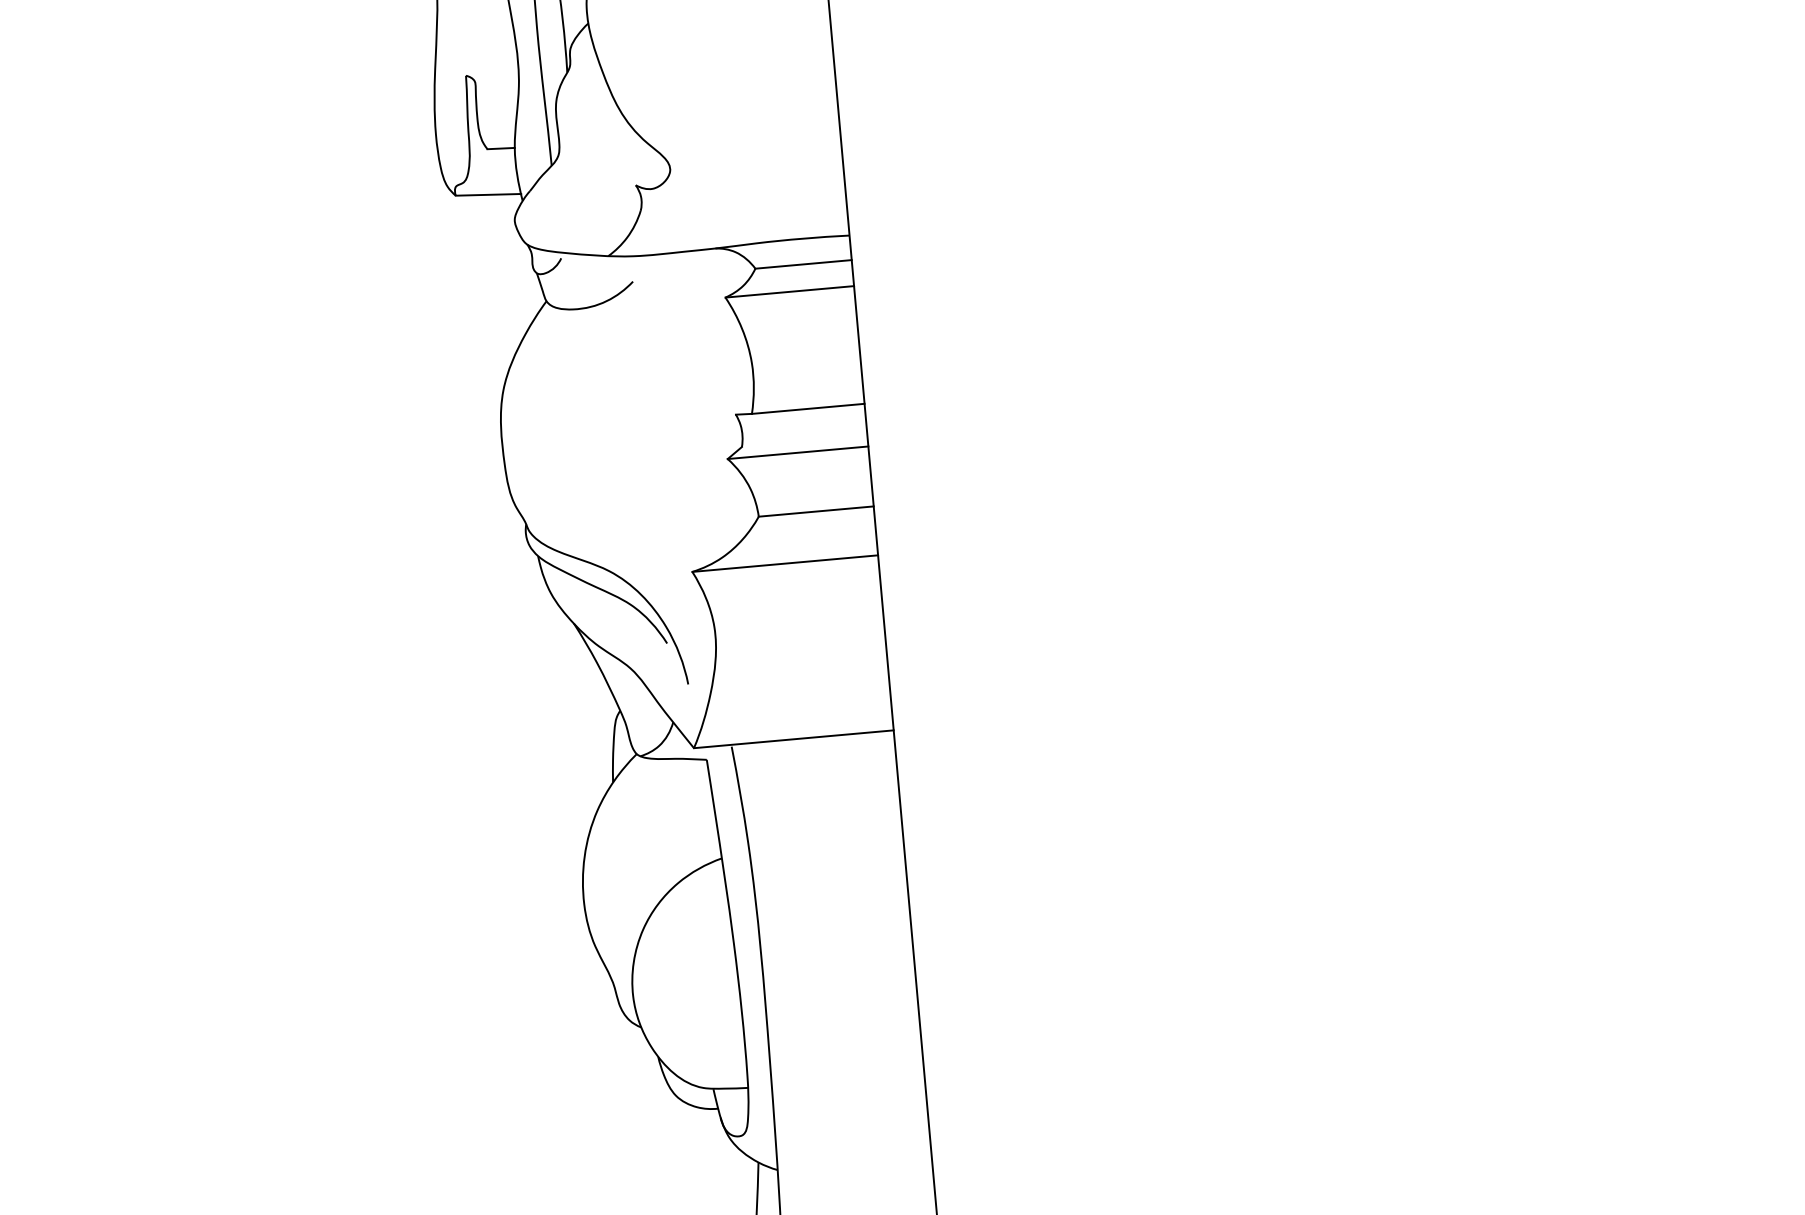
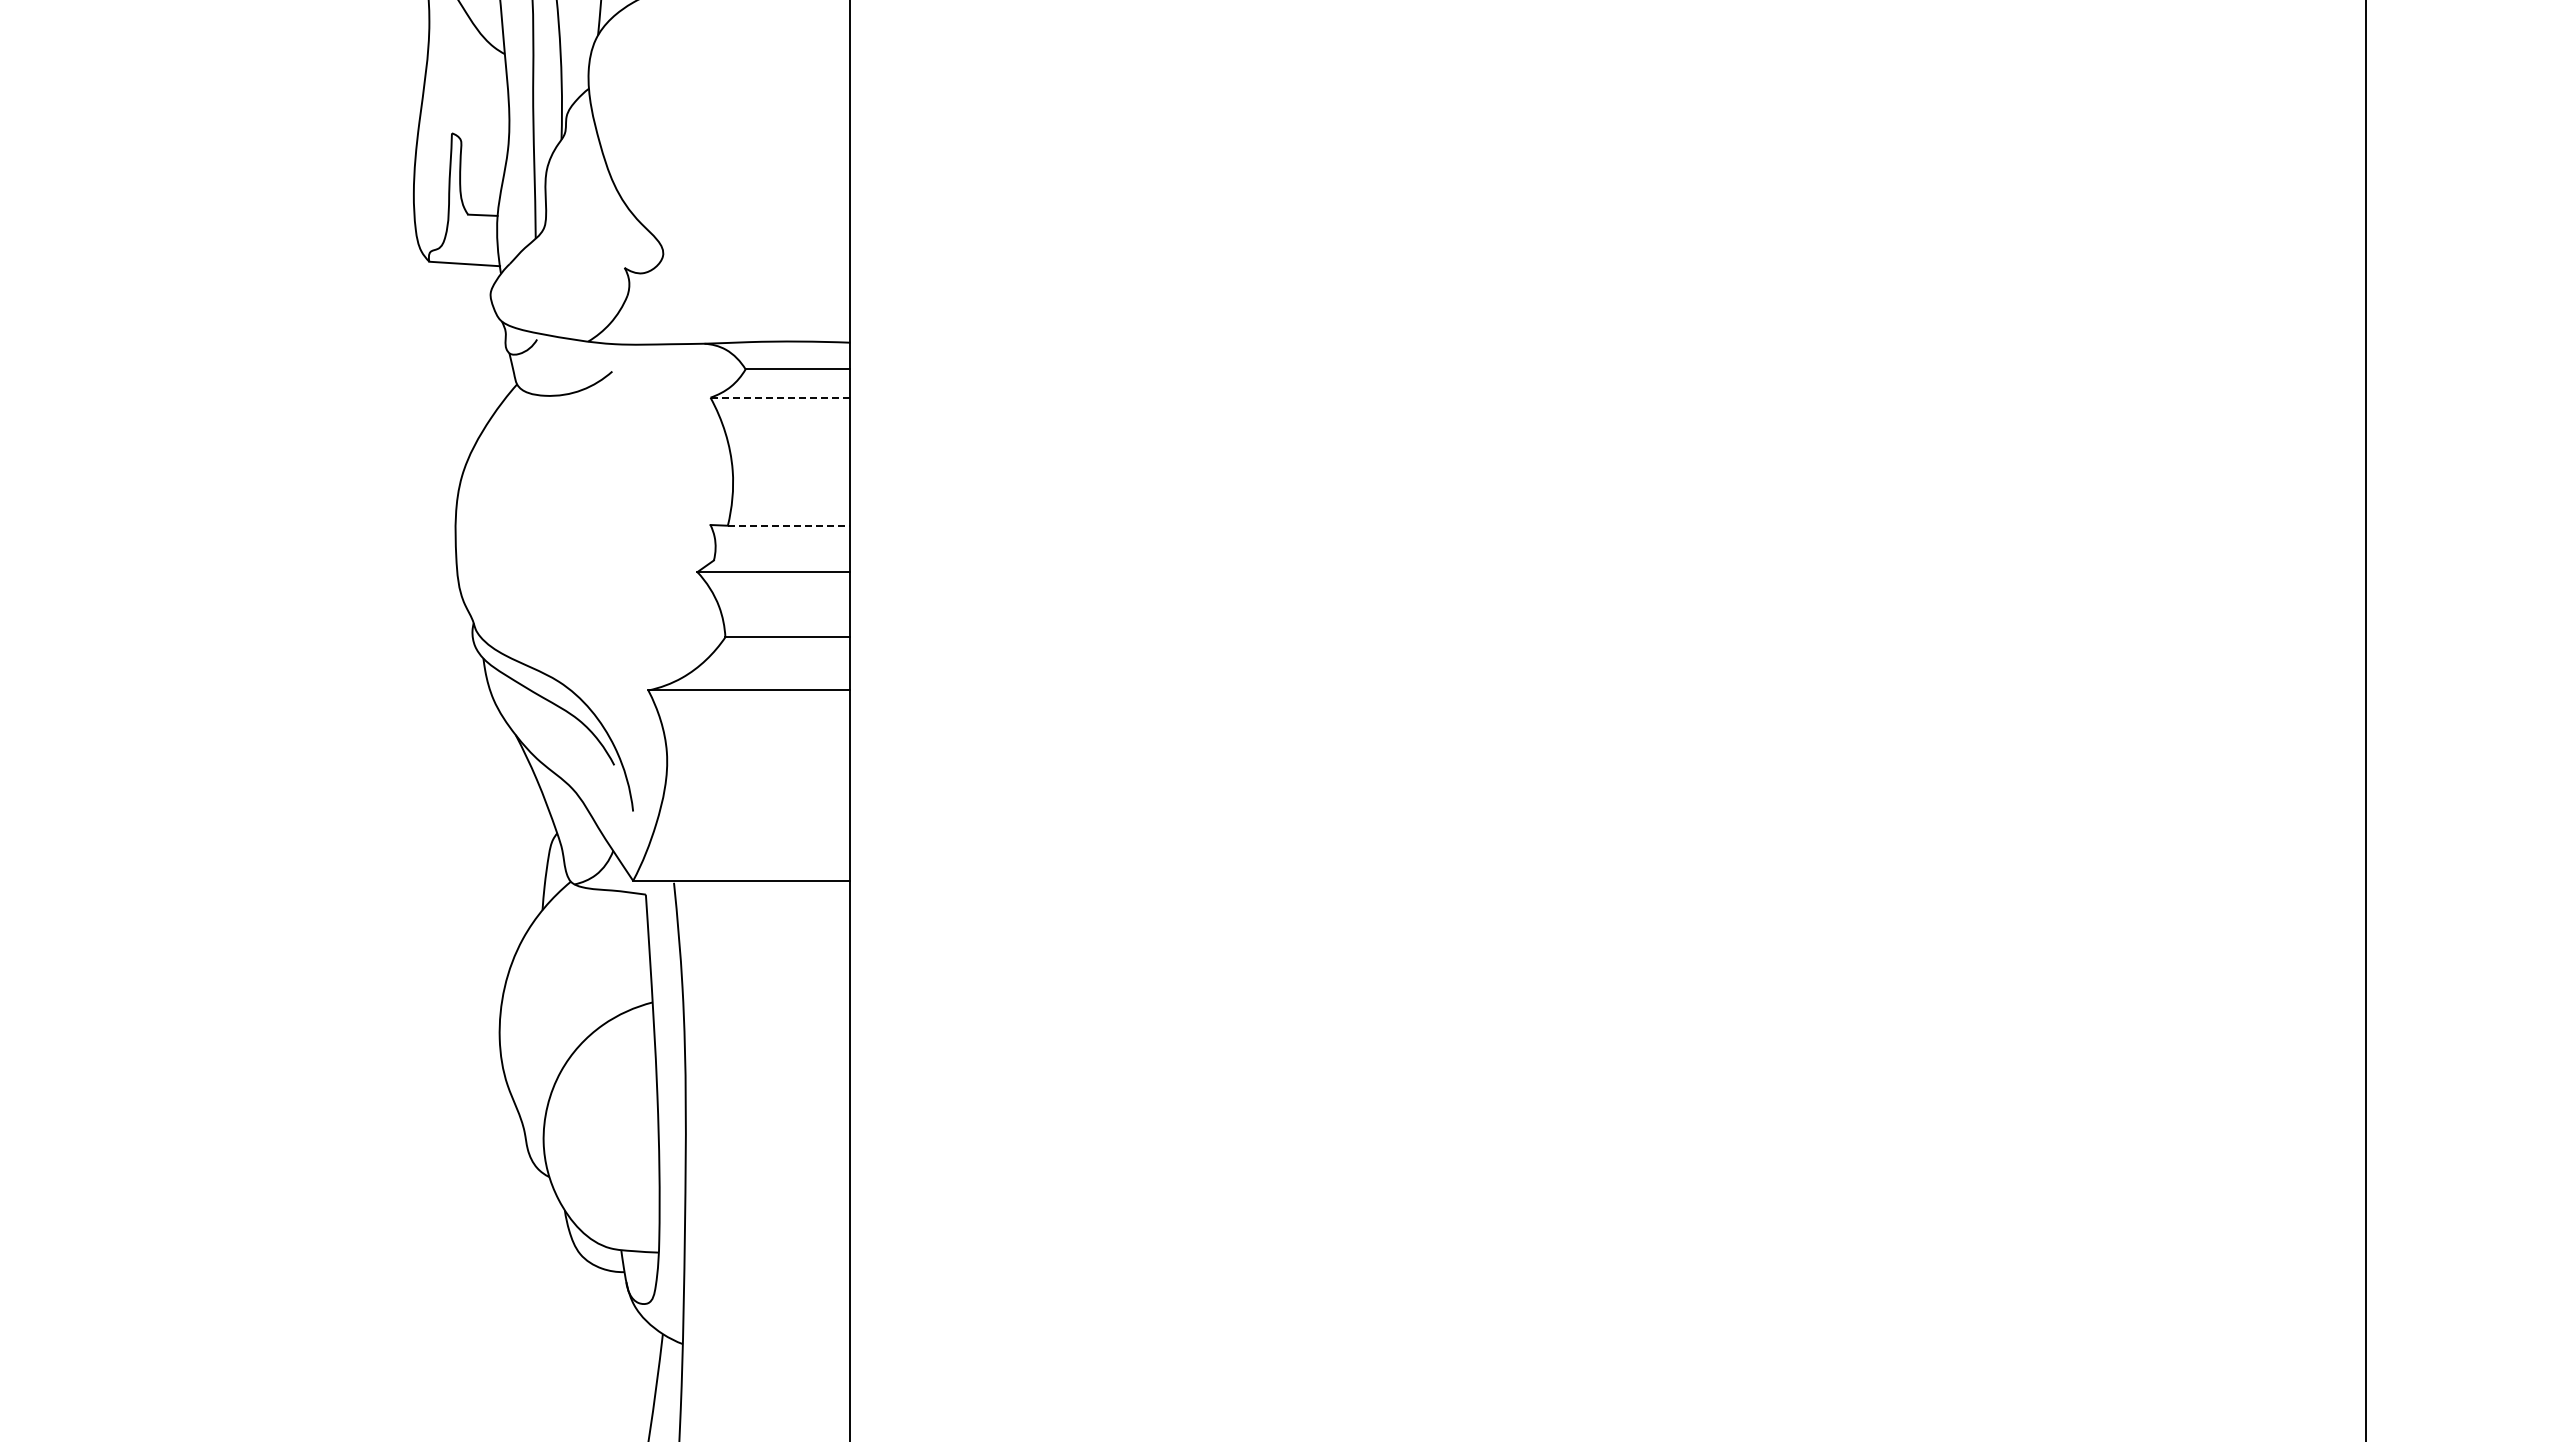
line: (789, 291) -> (780, 397), solid -> dashed
line: (808, 408) -> (789, 525), solid -> dashed

